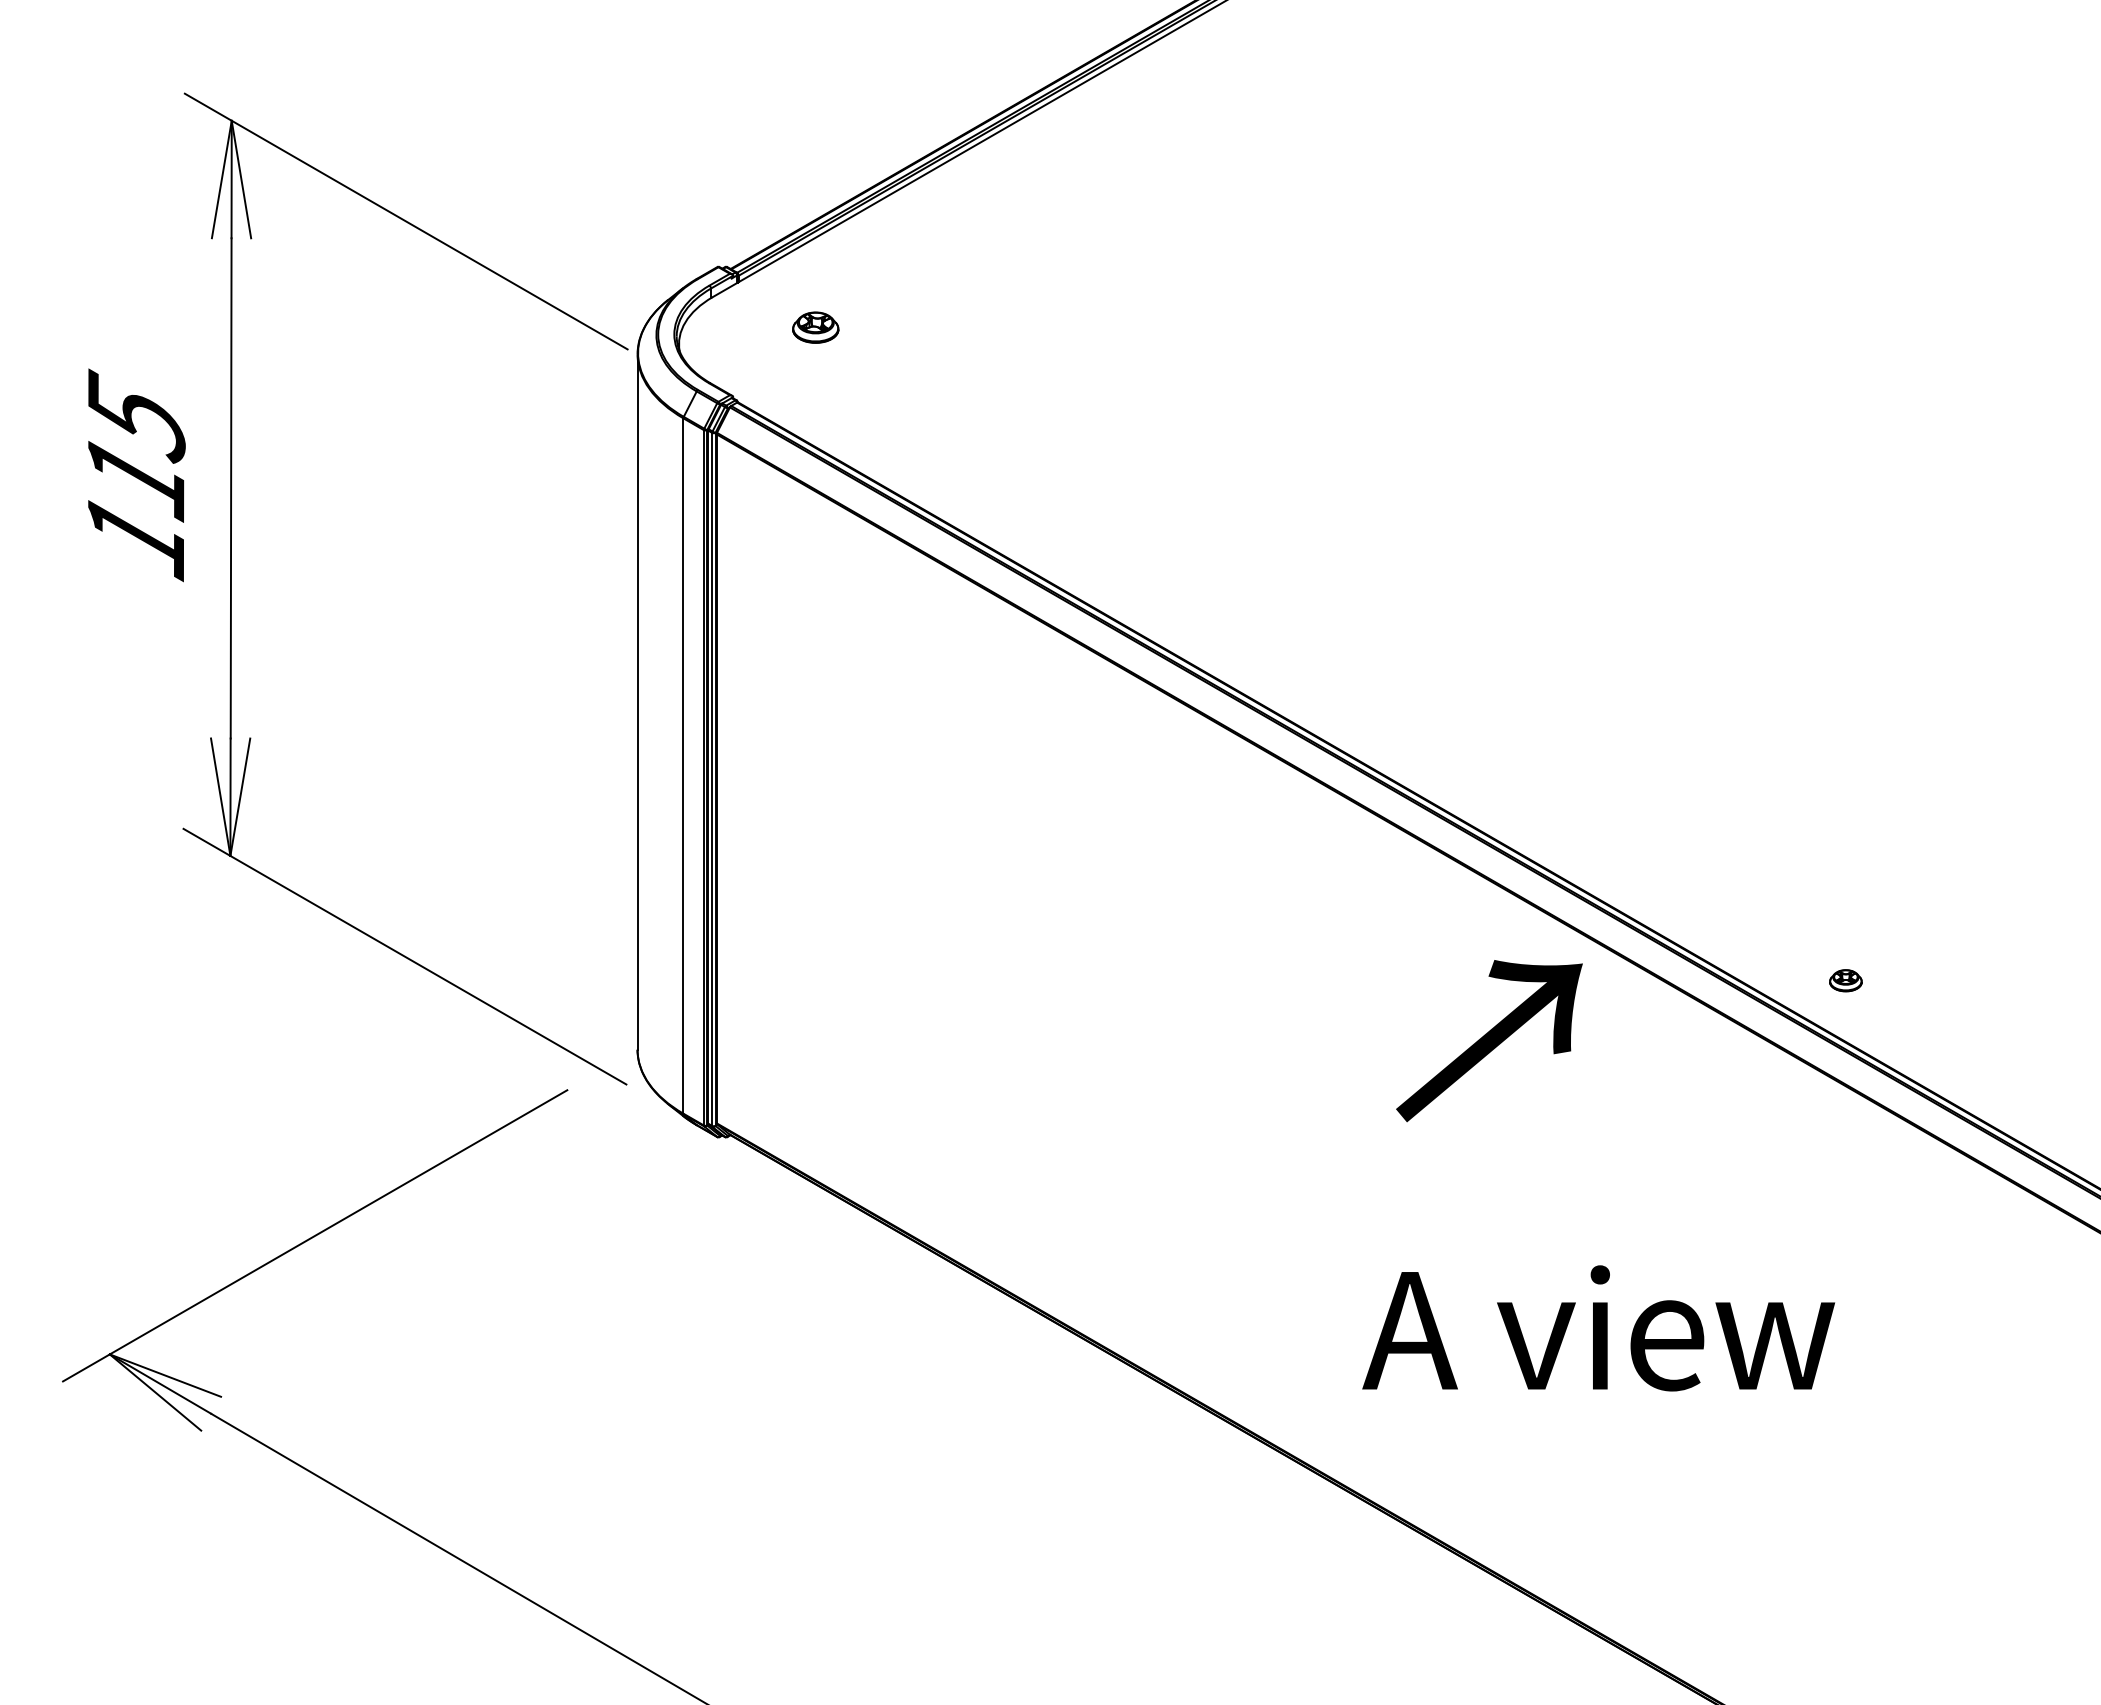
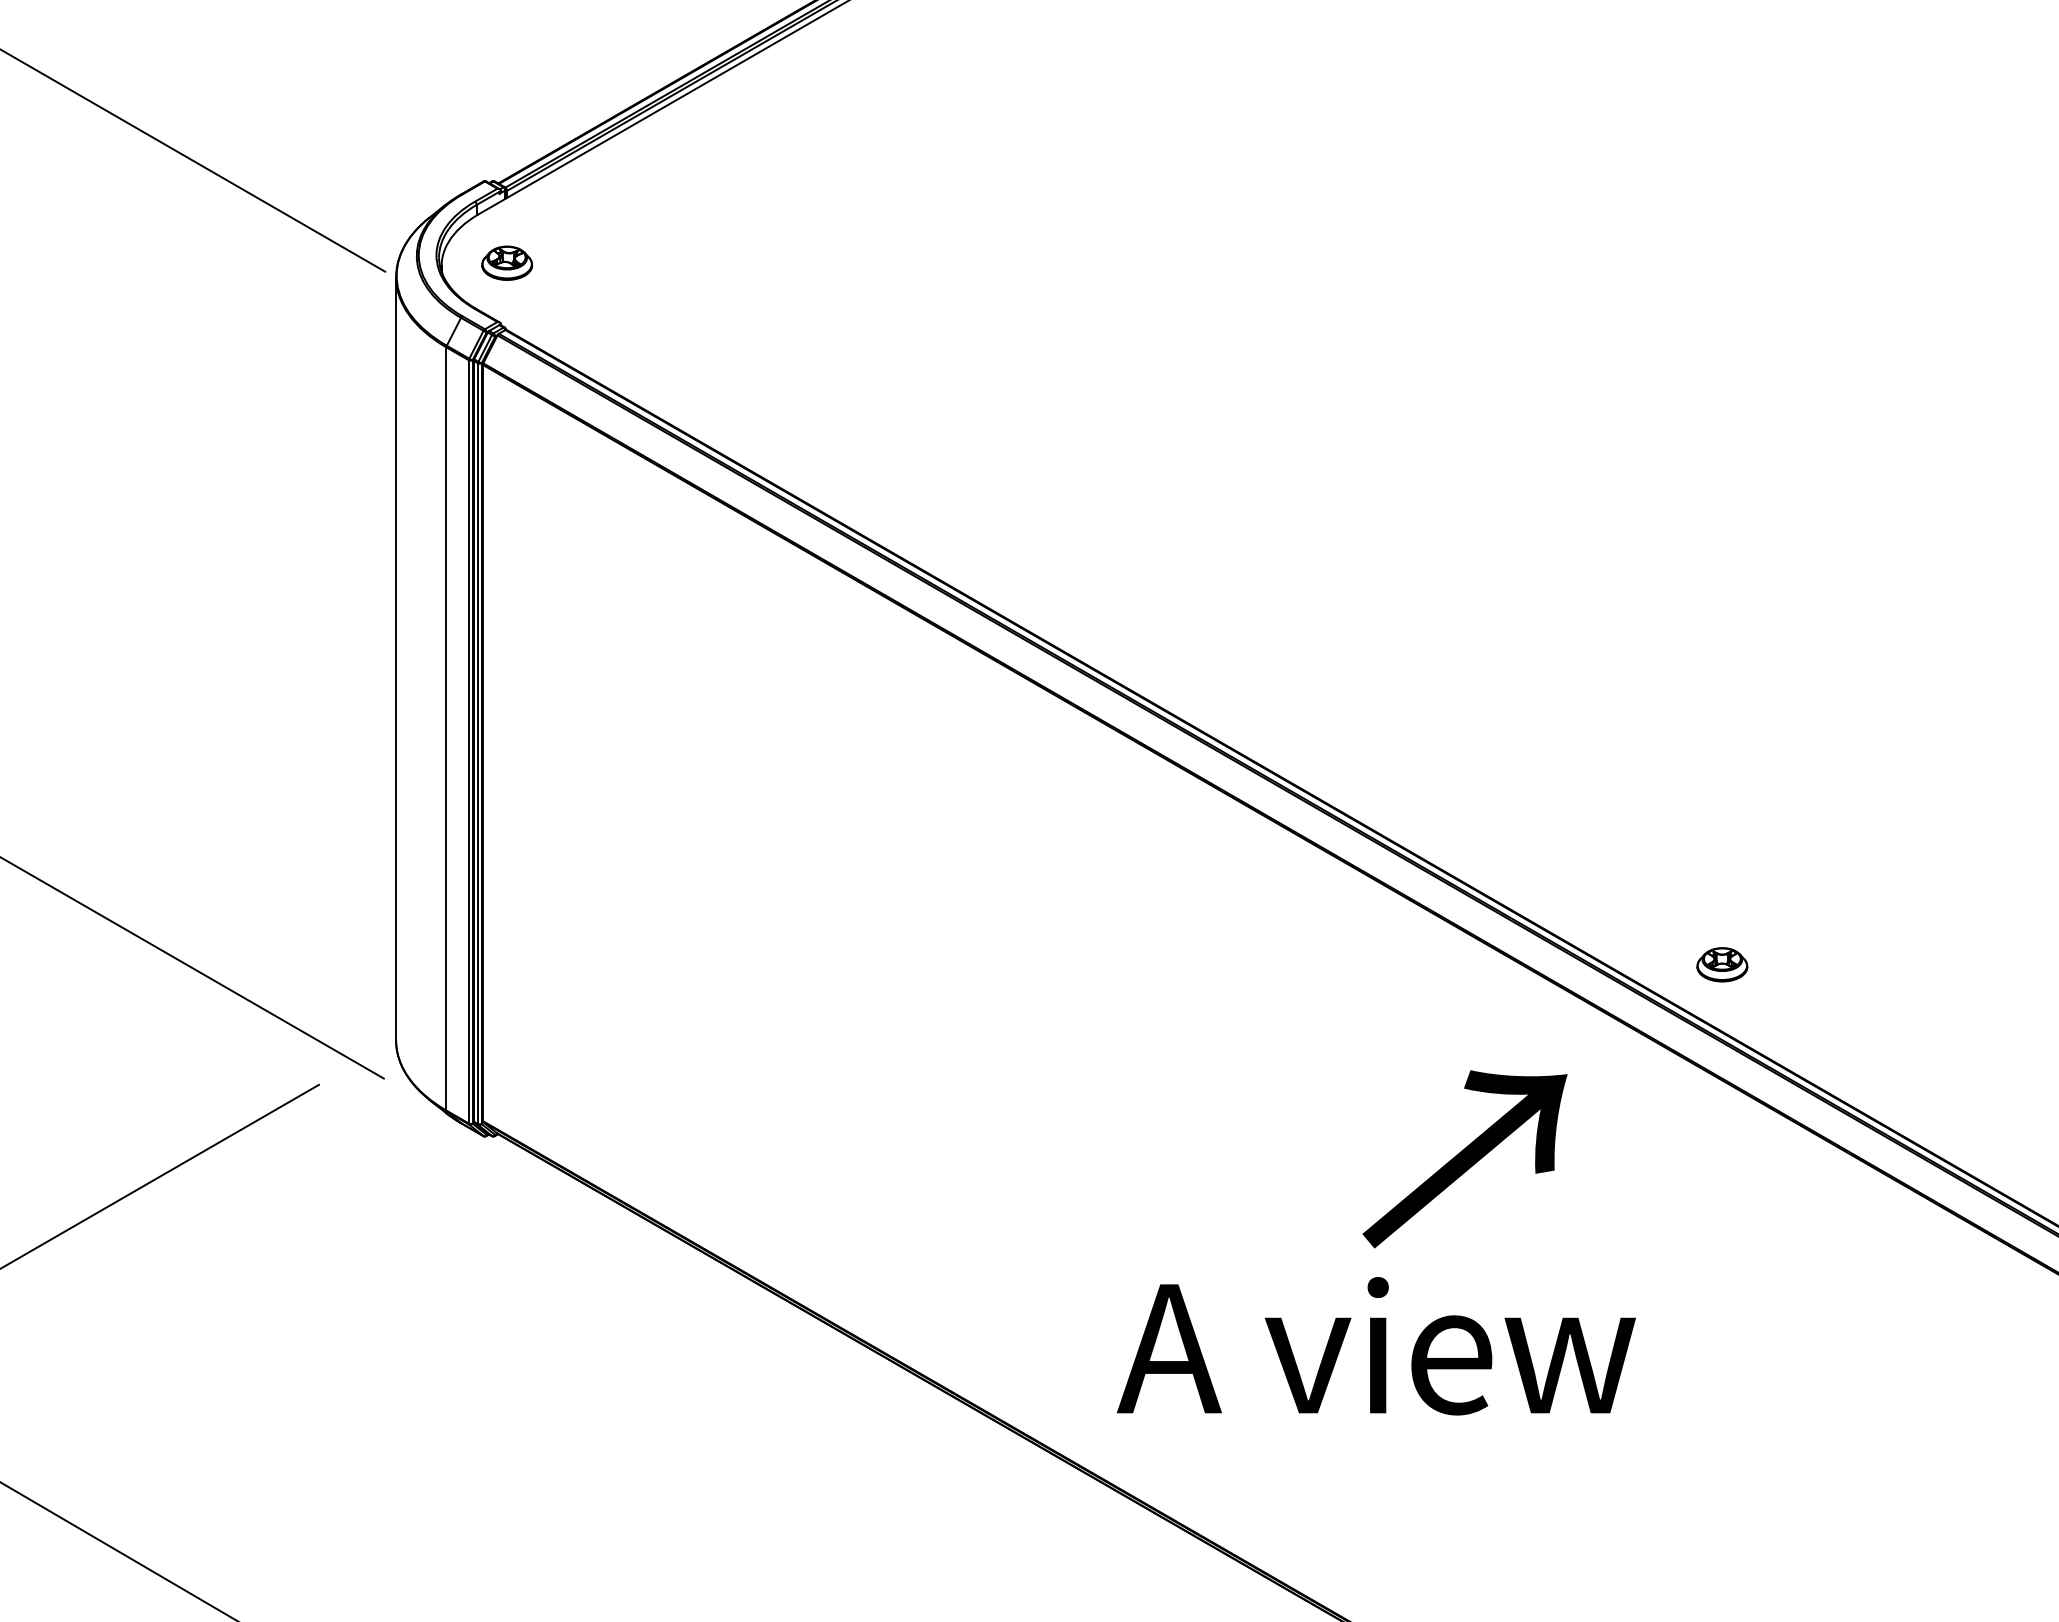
part: (815, 327) -> (506, 263), moved
part: (1845, 980) -> (1721, 964), size x1.43
text: (1489, 1041) -> (1465, 1159), moved
text: (1598, 1328) -> (1376, 1346), moved

